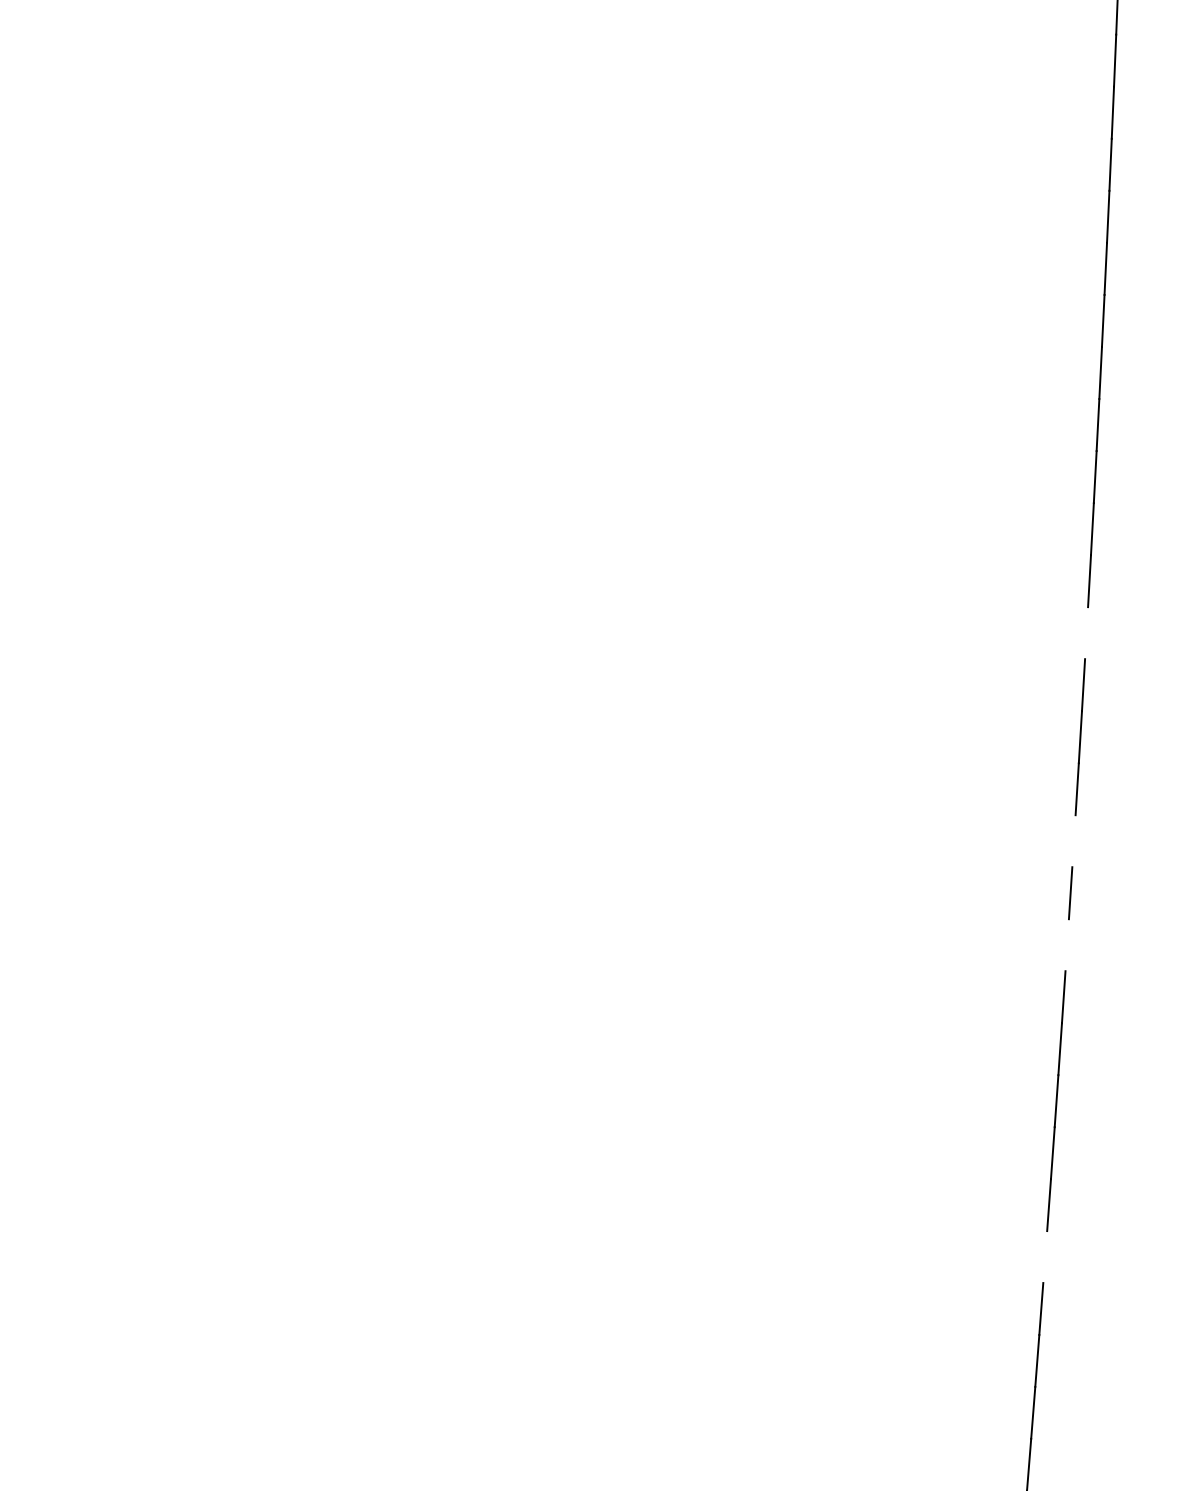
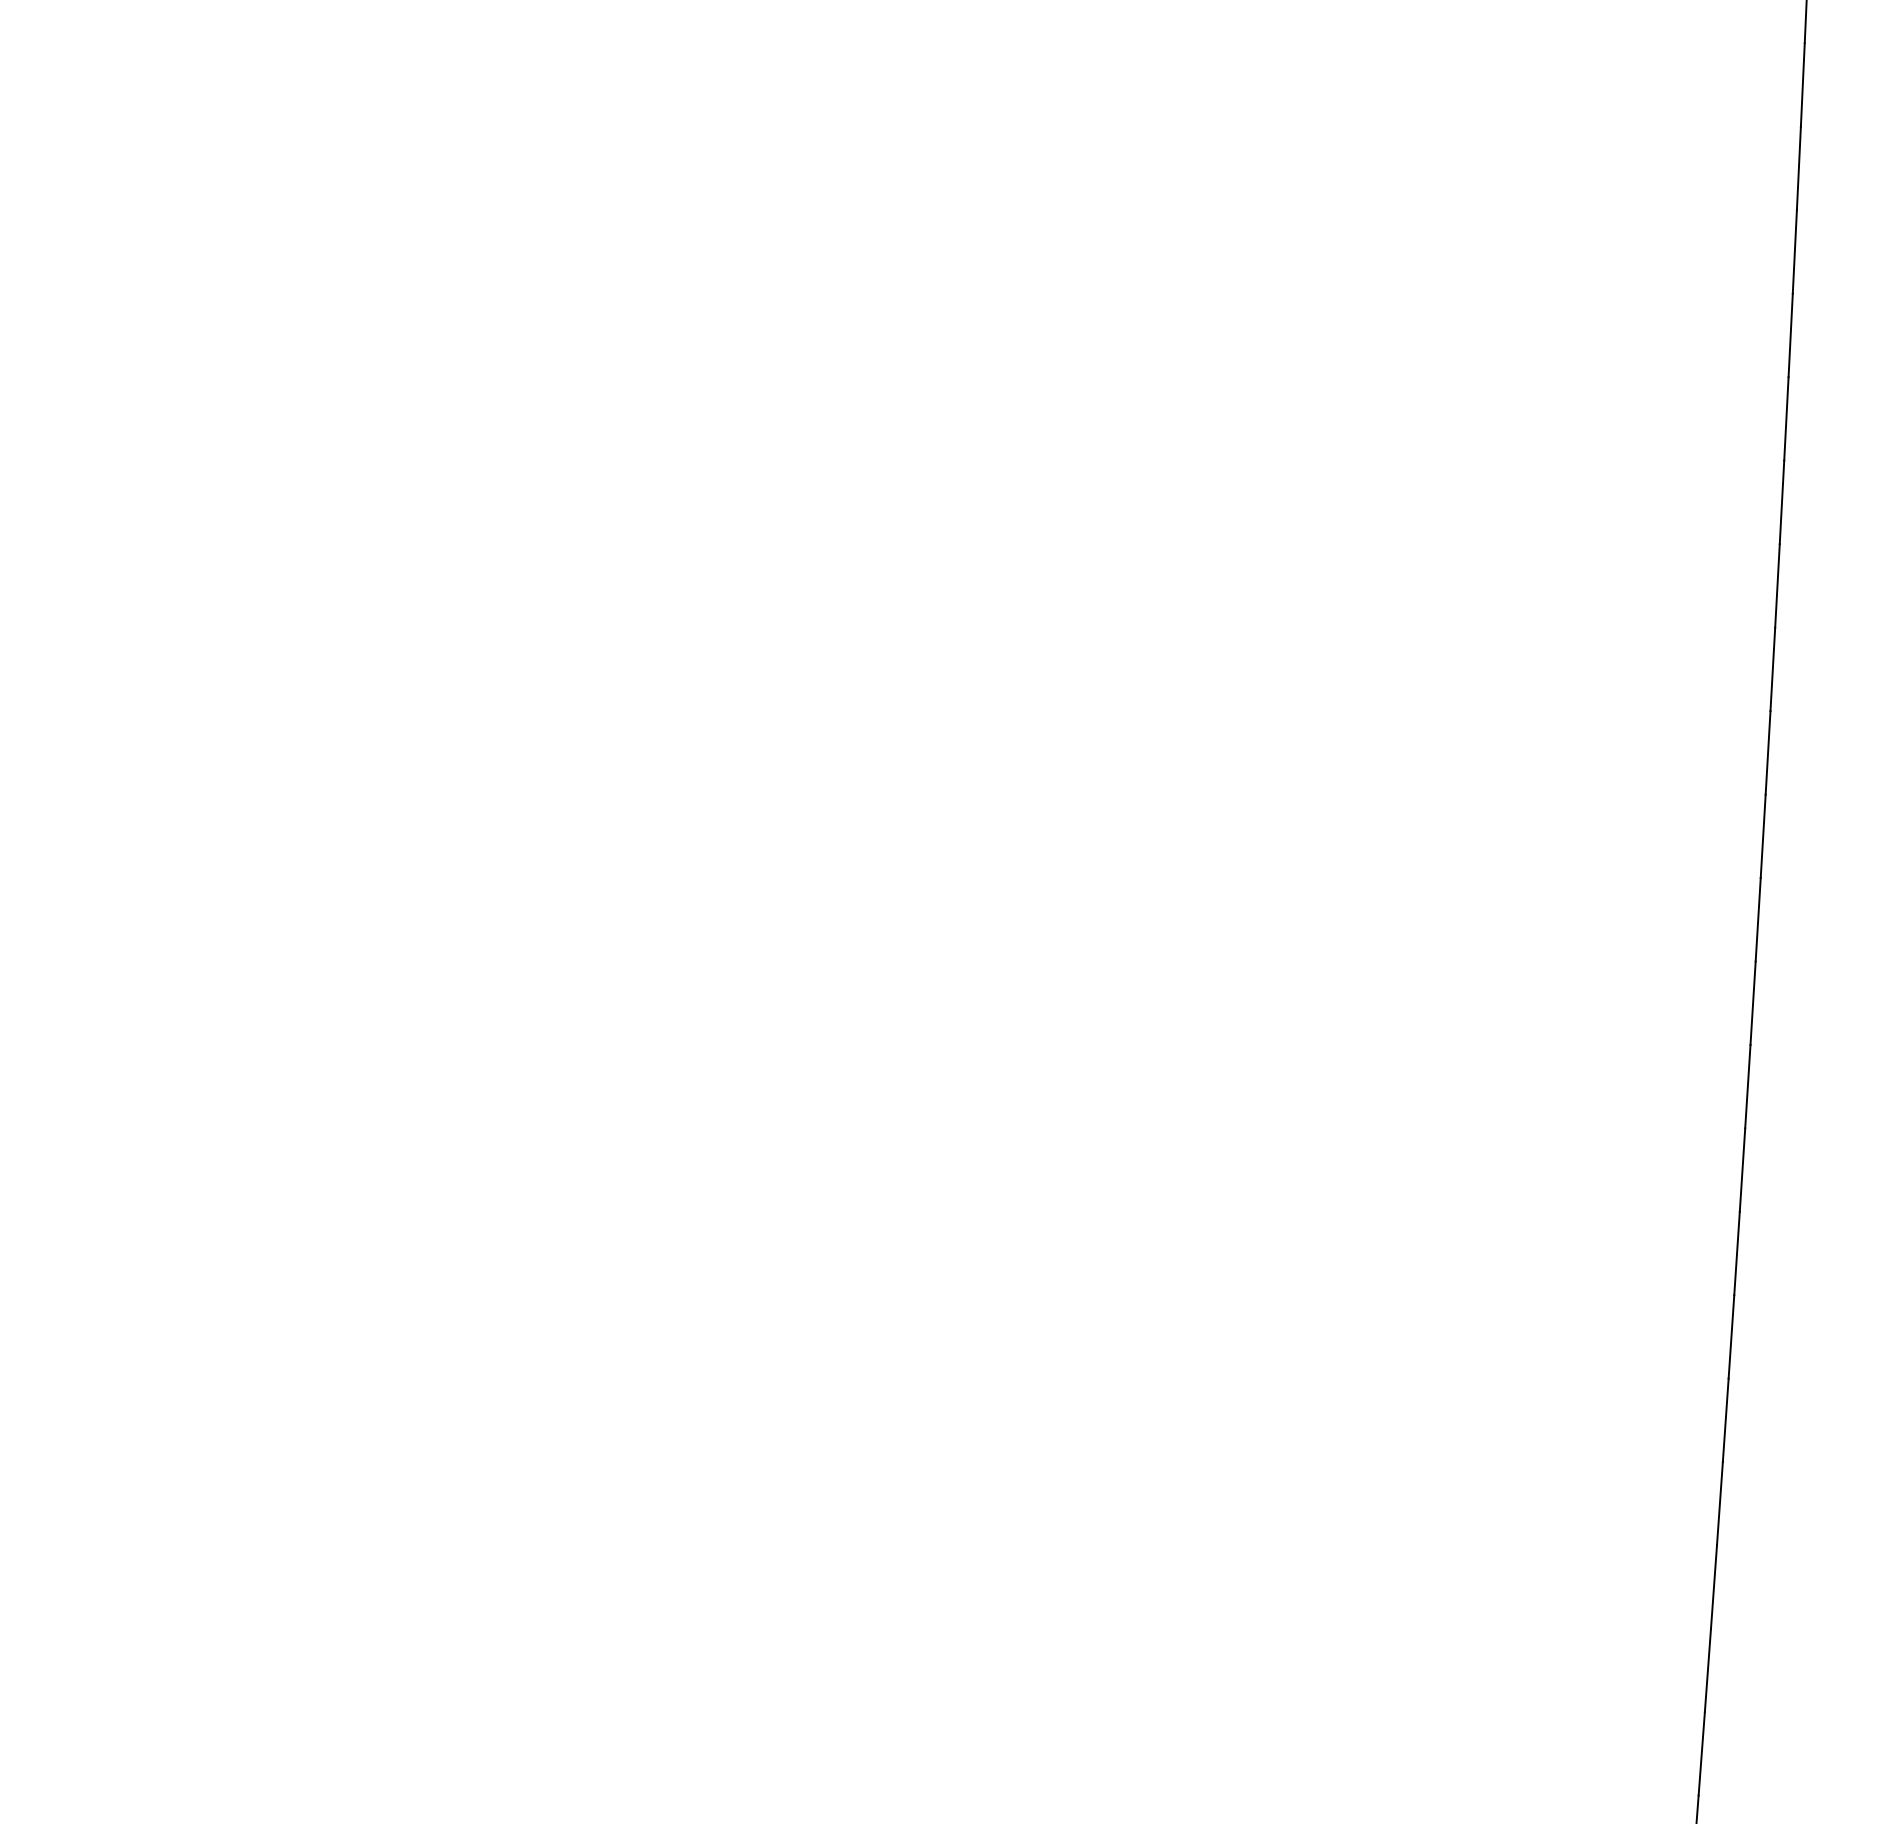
line: (1086, 633) -> (1767, 753), added
line: (1073, 841) -> (1747, 1087), added
line: (1066, 945) -> (1735, 1253), added
line: (1045, 1257) -> (1702, 1754), added

